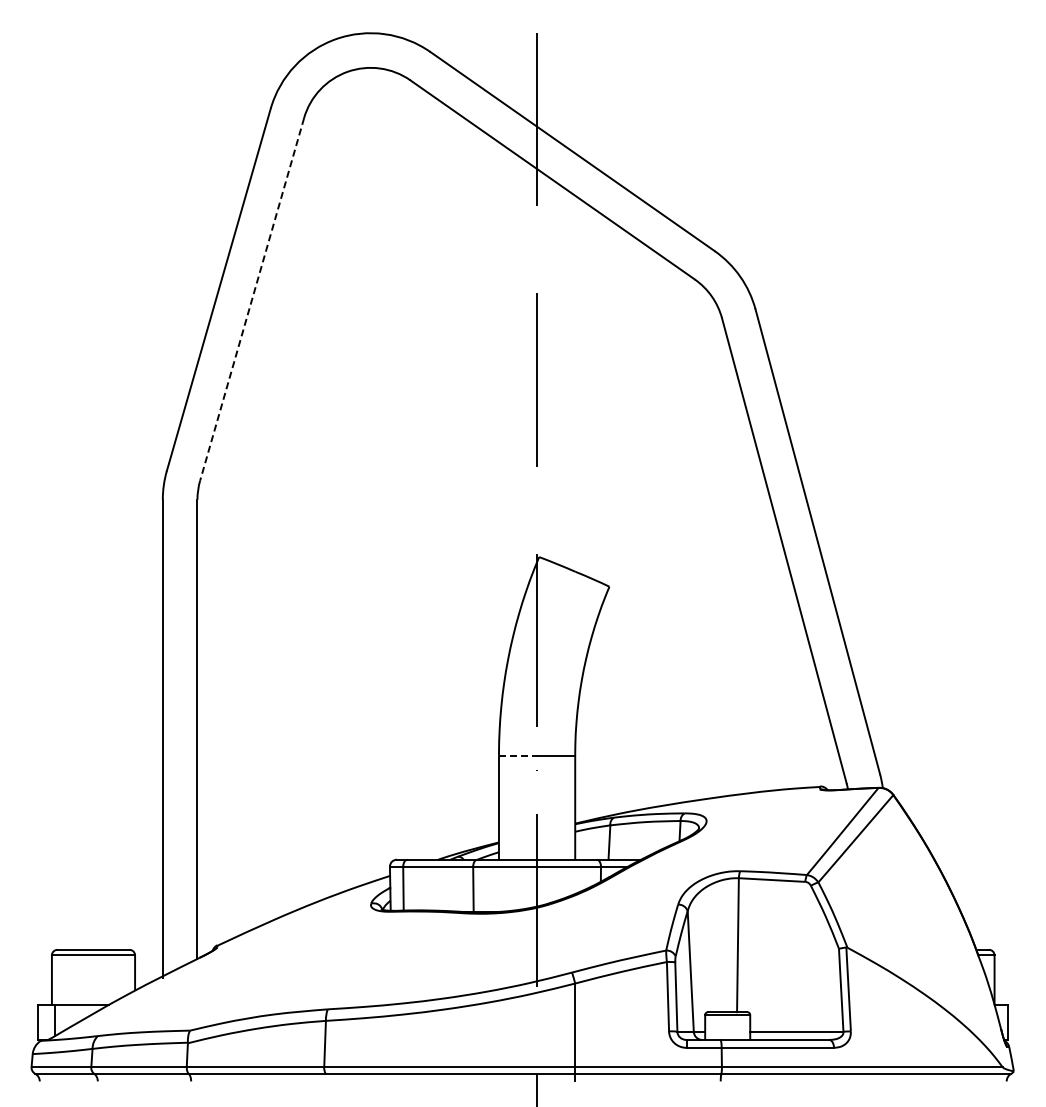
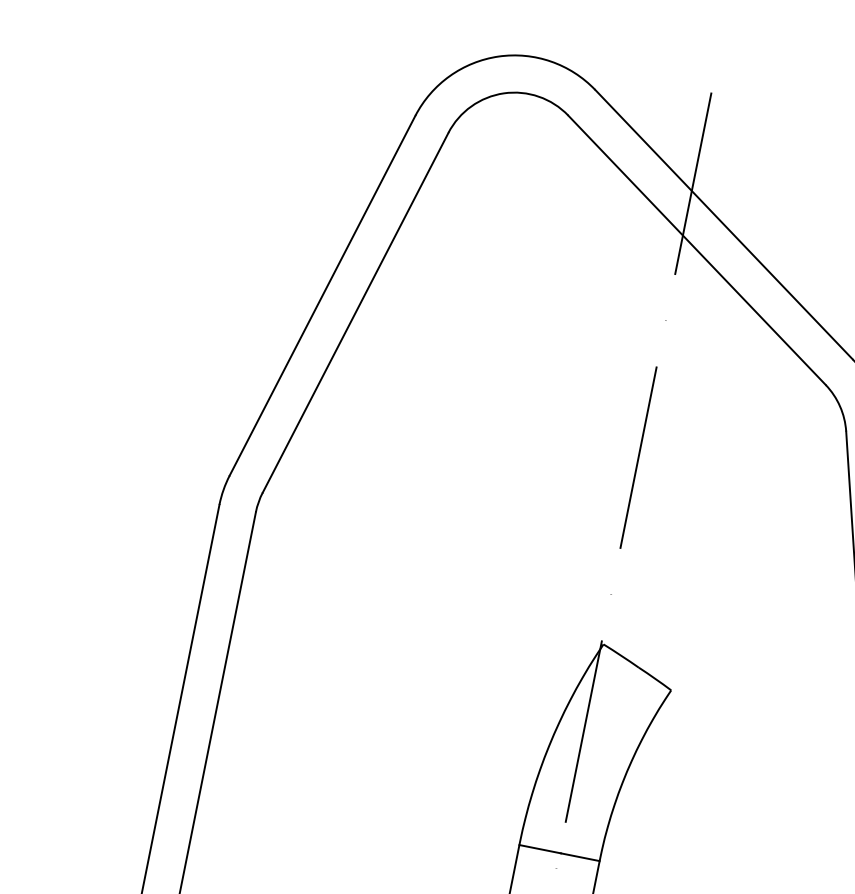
line: (252, 299) -> (355, 312), dashed -> solid
line: (518, 755) -> (540, 848), dashed -> solid

